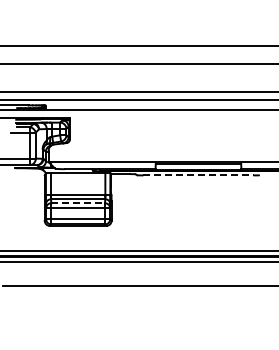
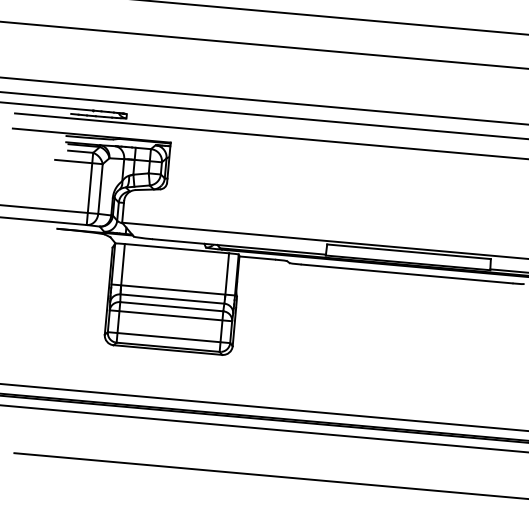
line: (198, 175) -> (407, 274), dashed -> solid
line: (78, 203) -> (172, 307), dashed -> solid

